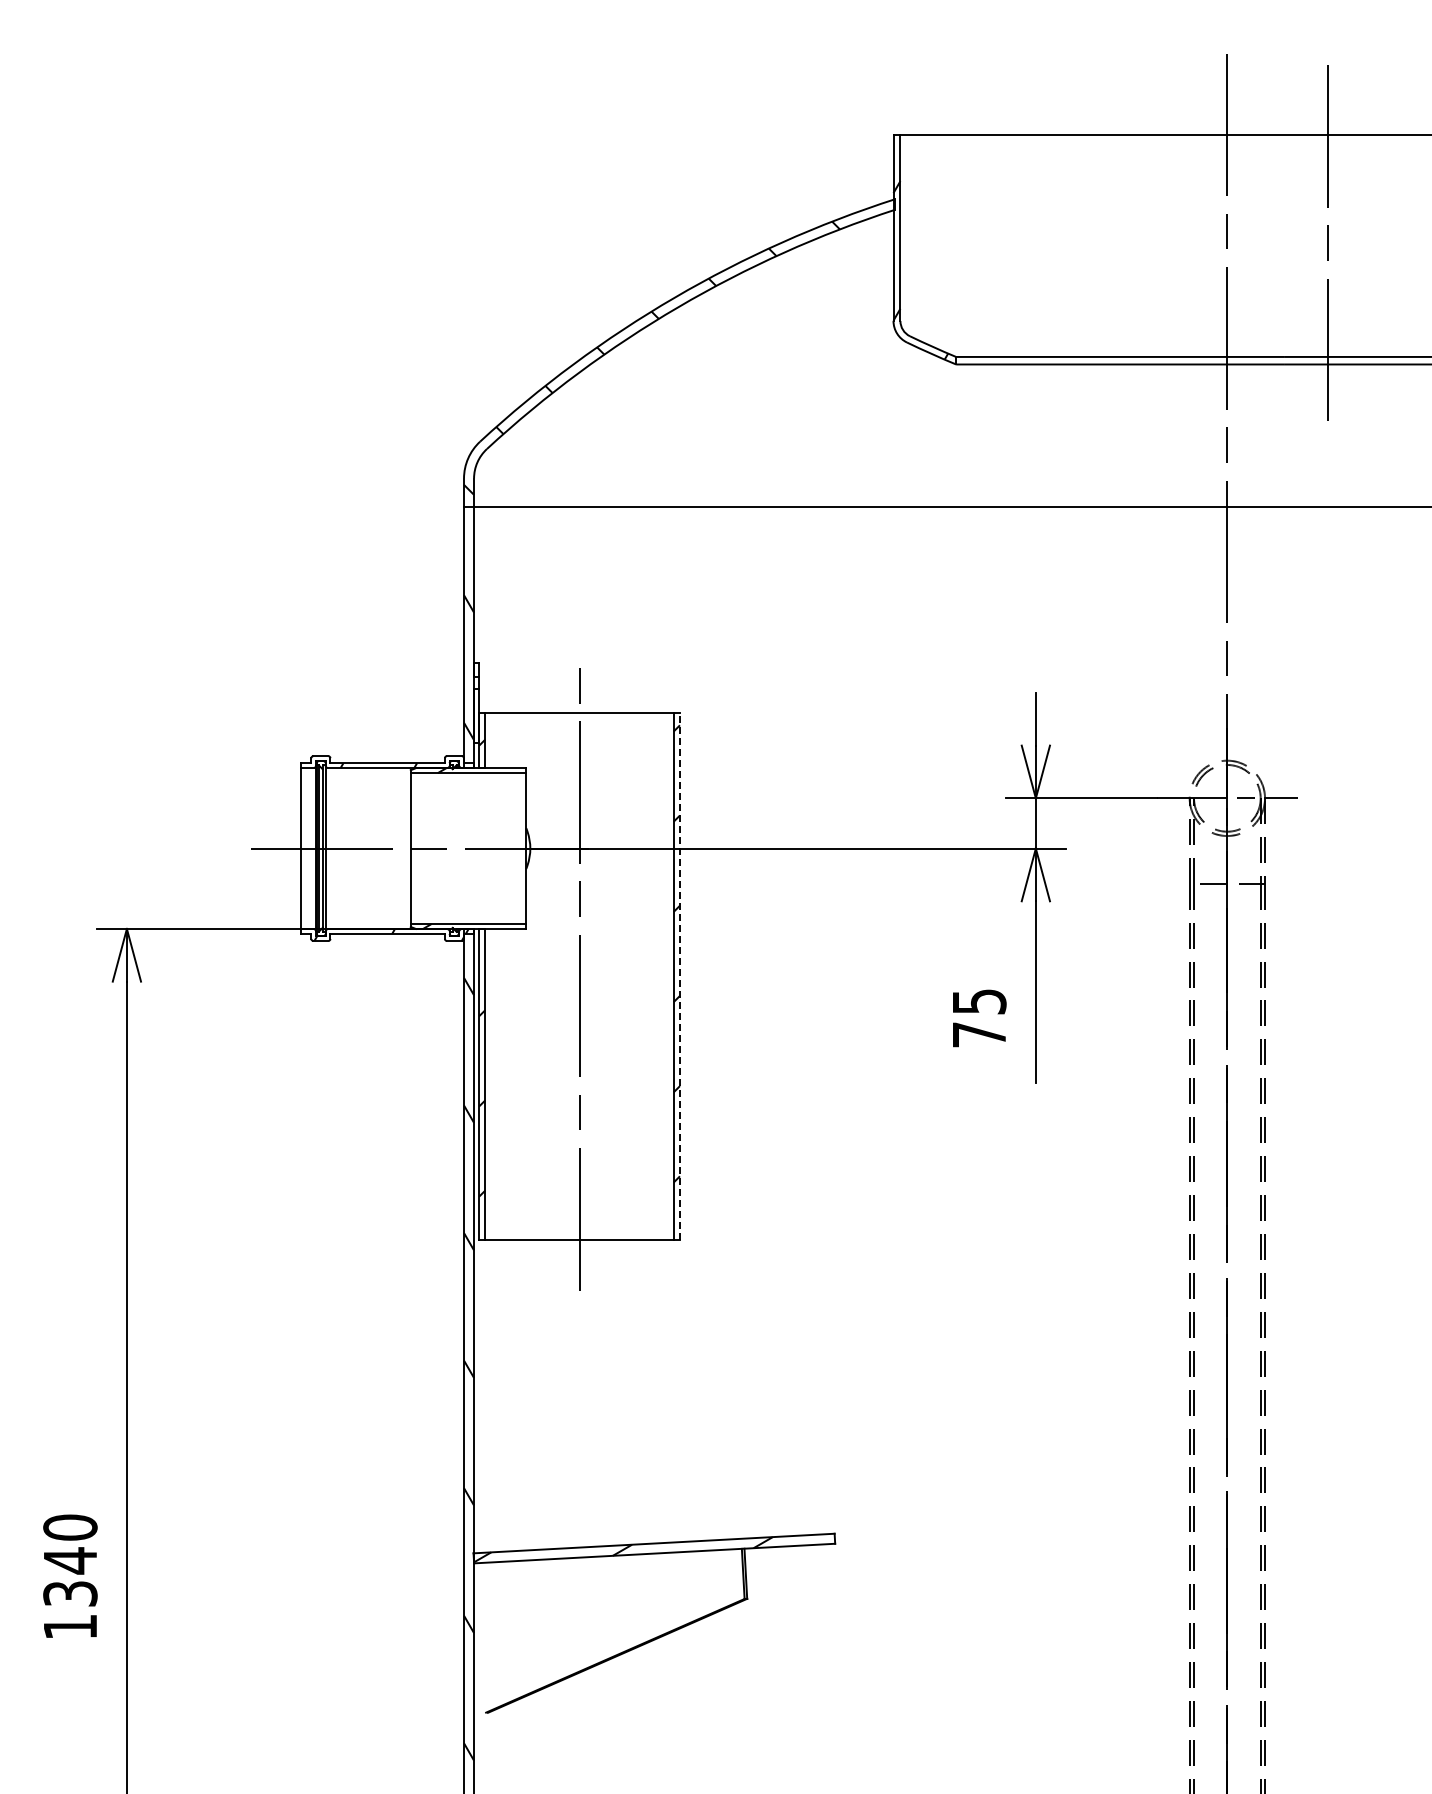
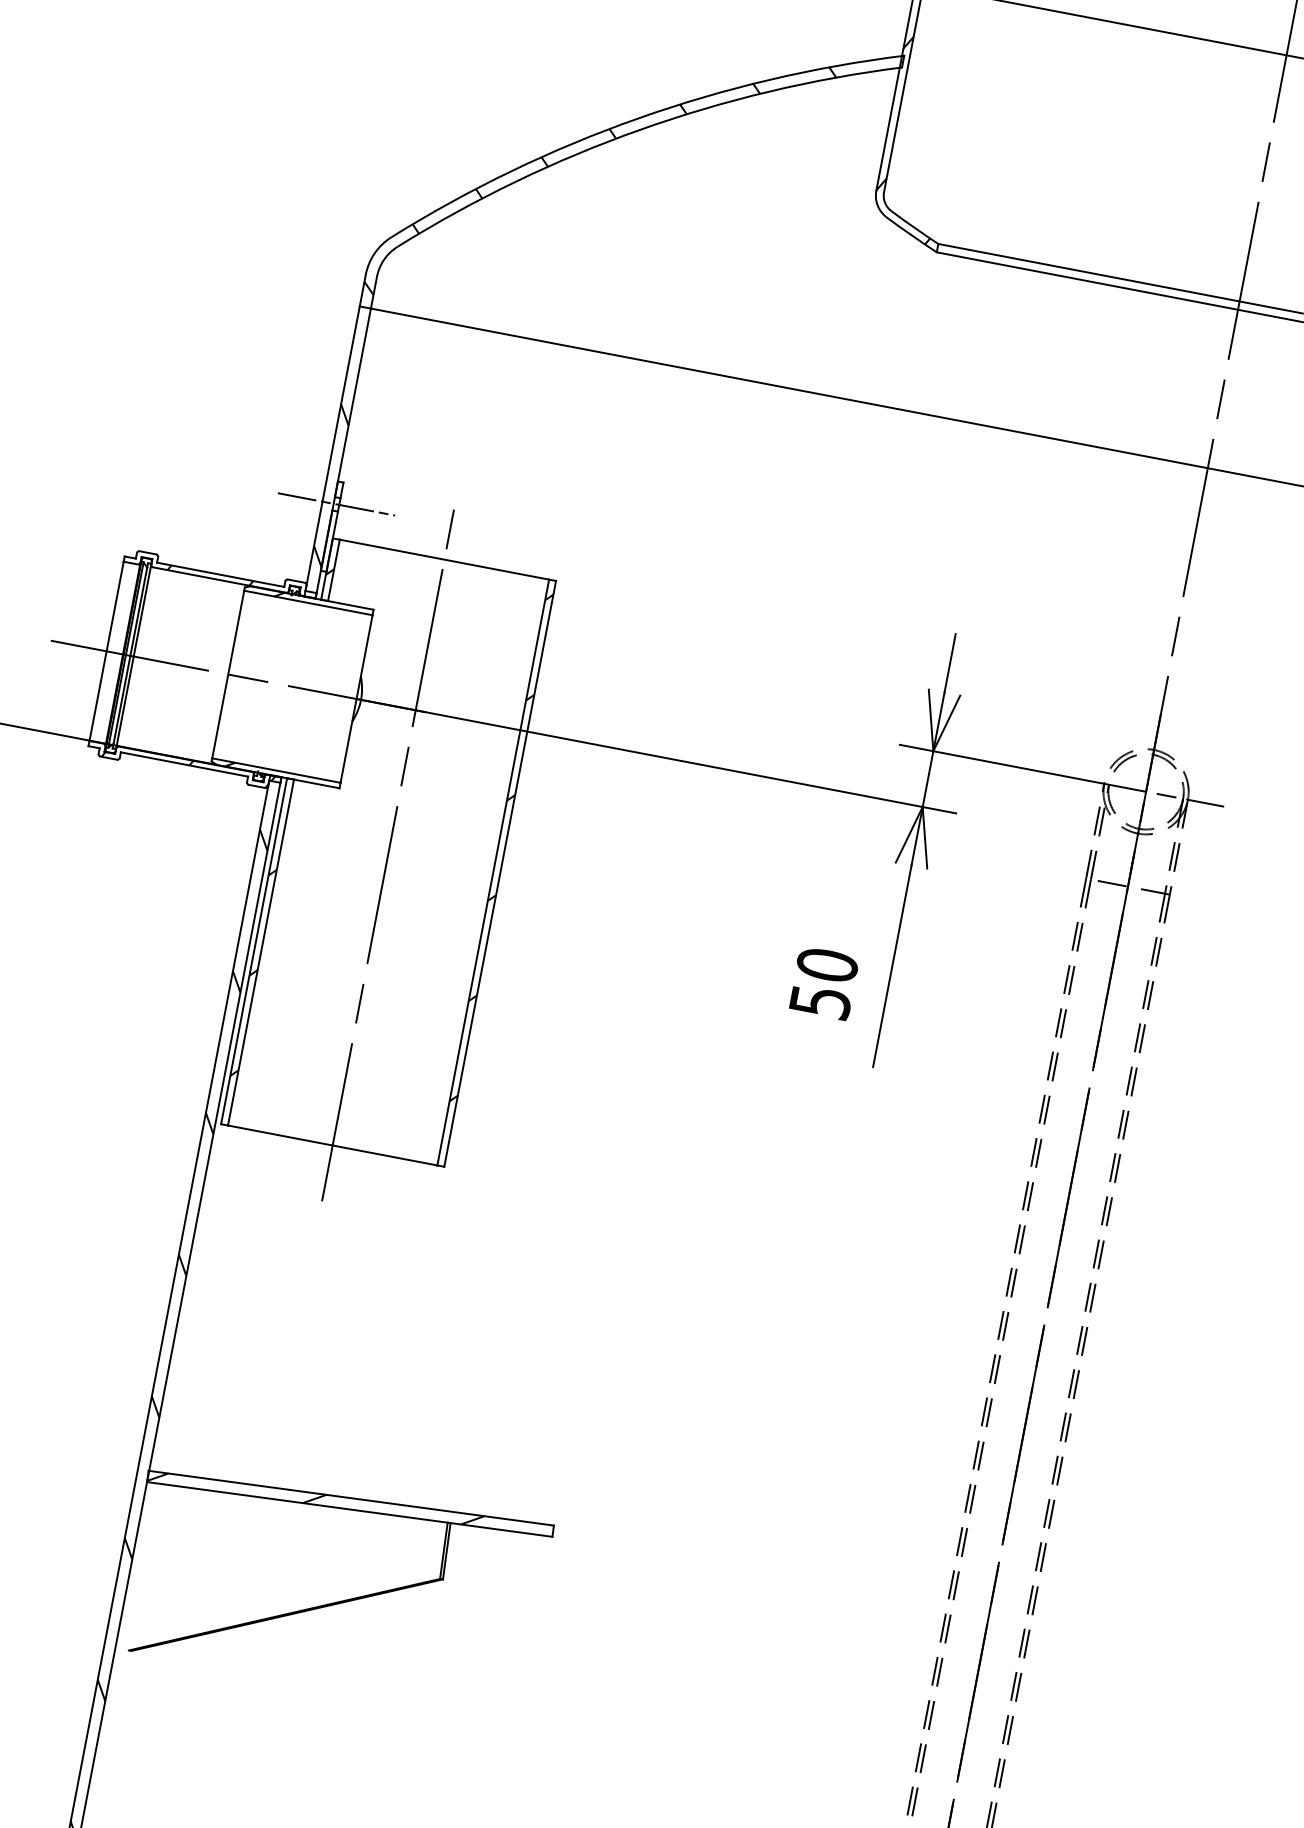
line: (476, 682) -> (336, 503), added
line: (679, 976) -> (499, 873), dashed -> solid
text: (979, 1017) -> (824, 982), 75 -> 50

